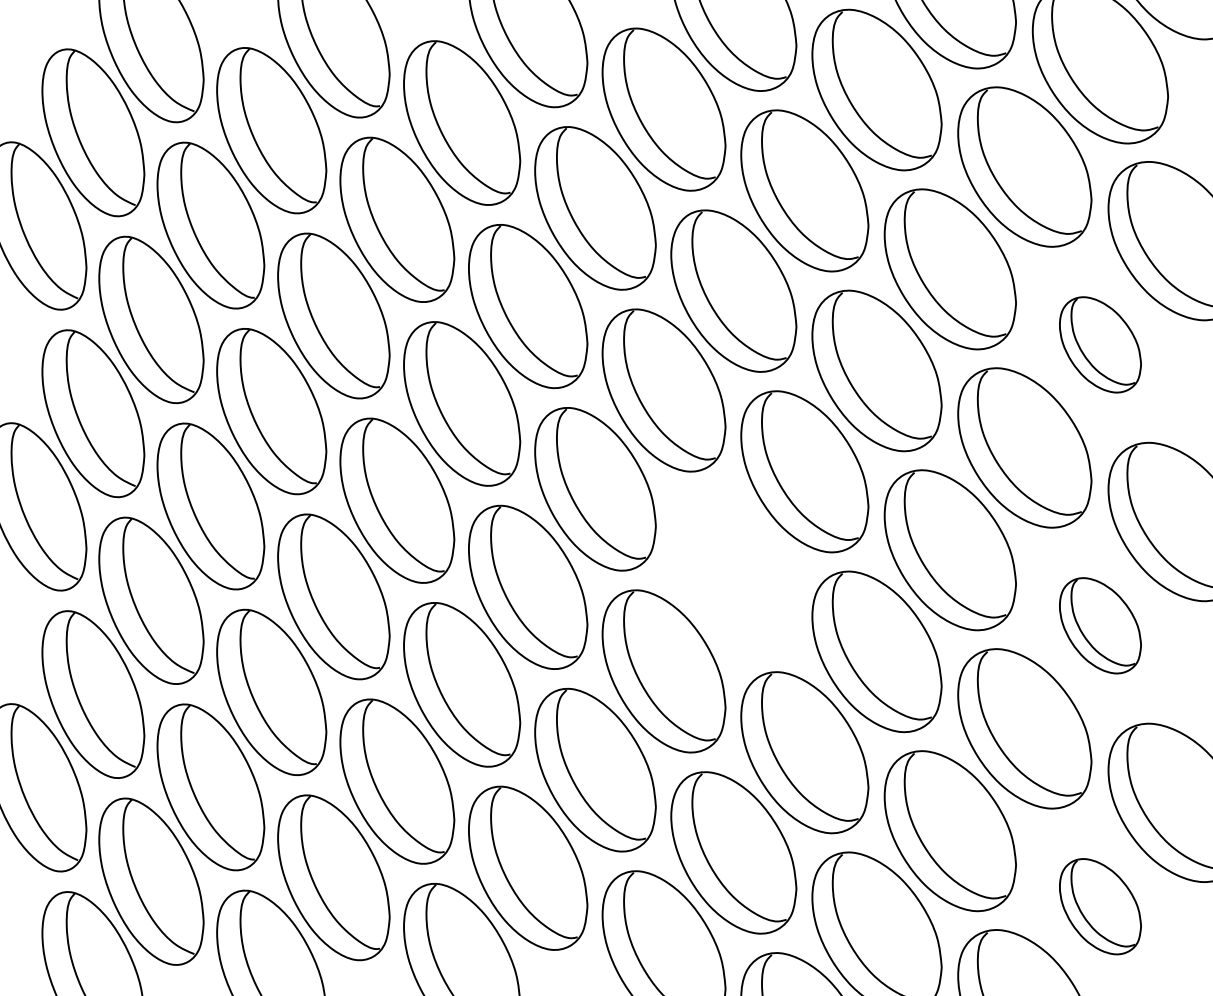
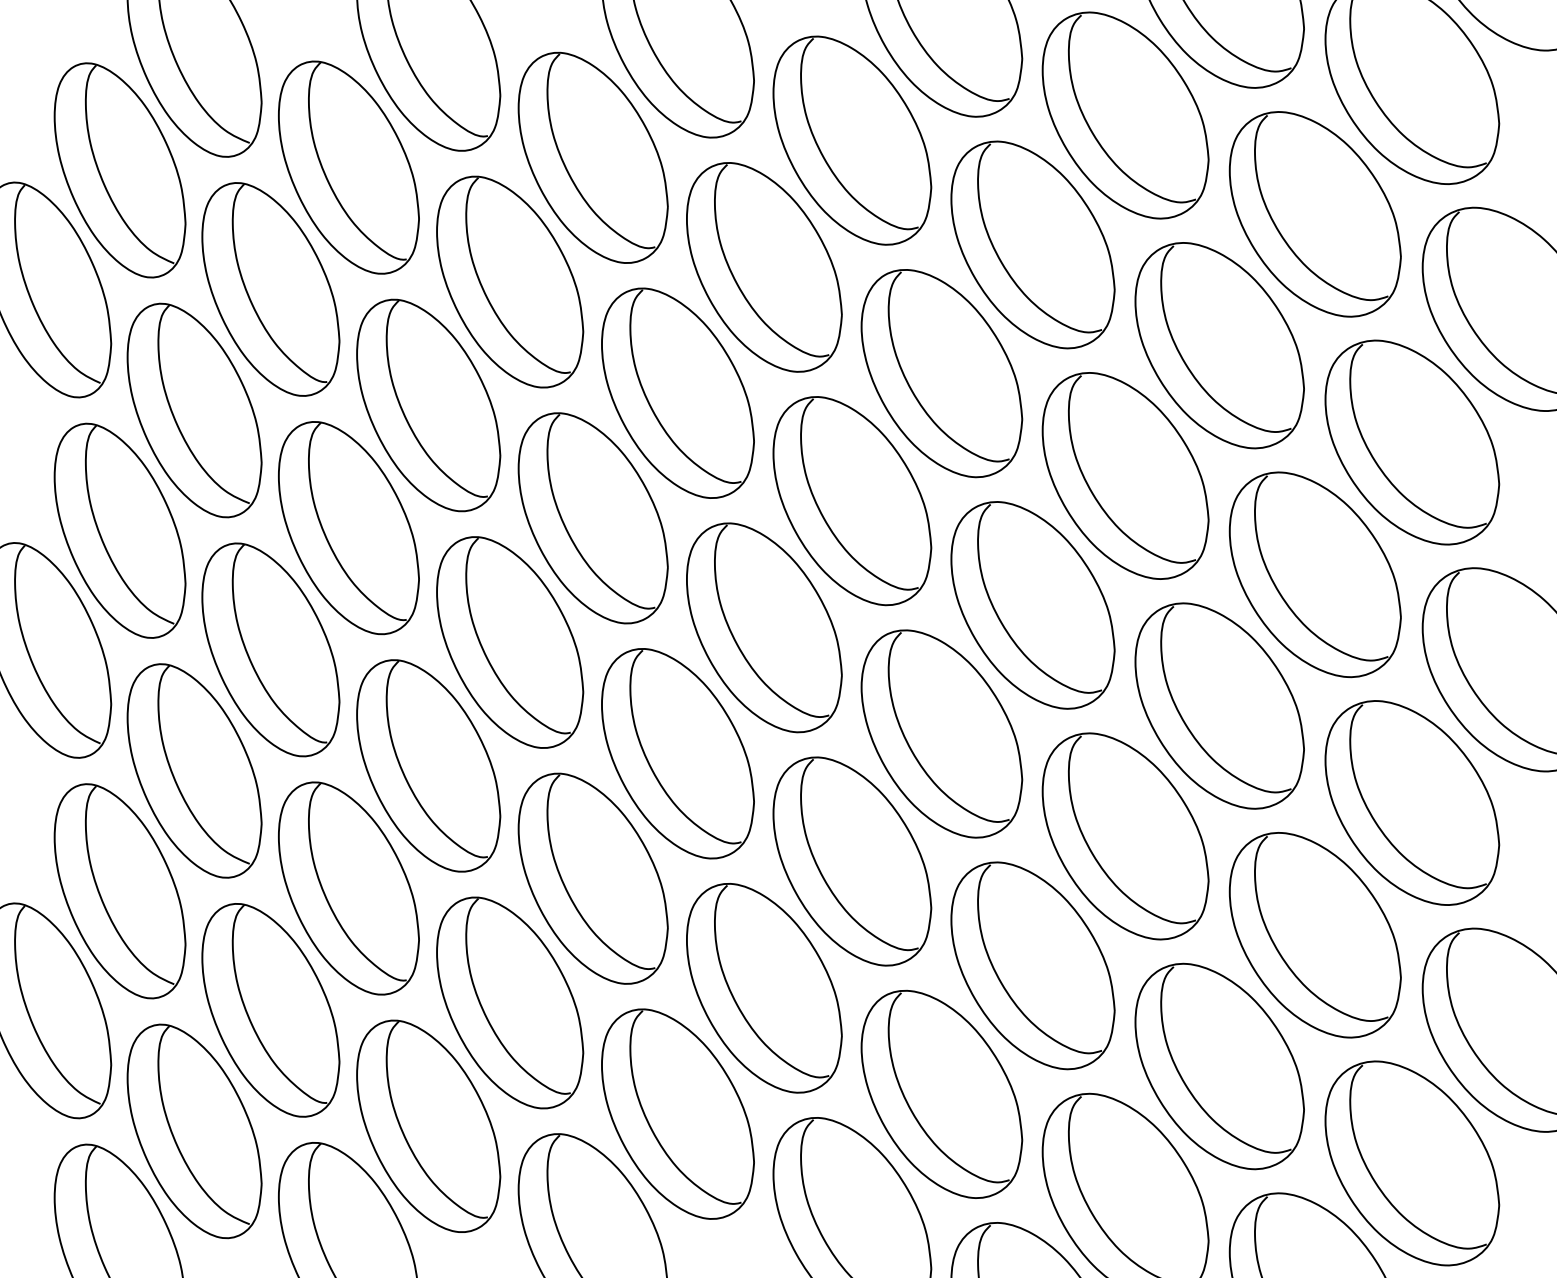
part: (1100, 344) -> (1412, 442), size x1.67
part: (733, 571) -> (941, 733), added
part: (1100, 625) -> (1412, 802), size x1.67
part: (1100, 906) -> (1412, 1163), size x1.67

